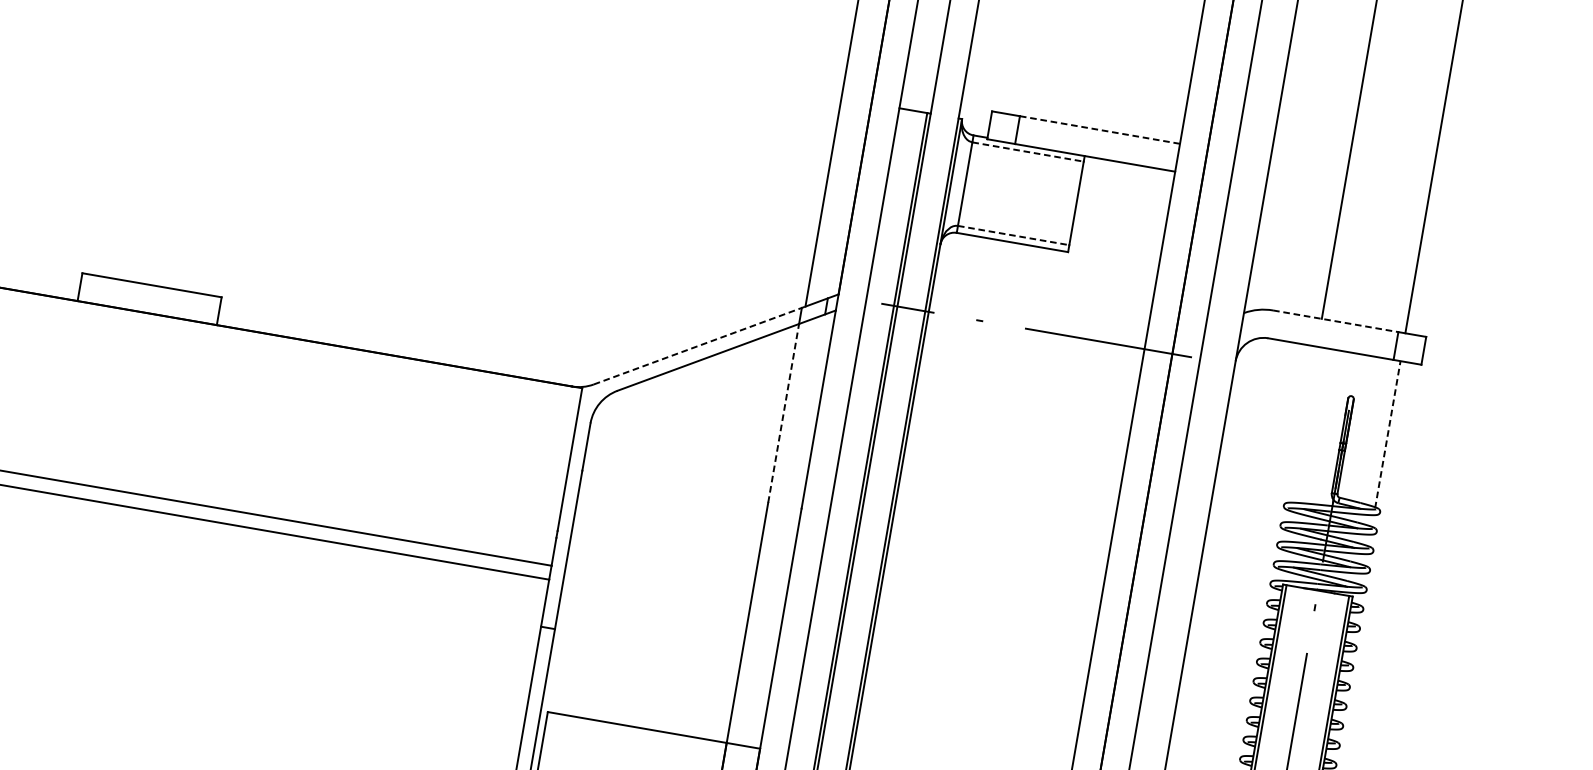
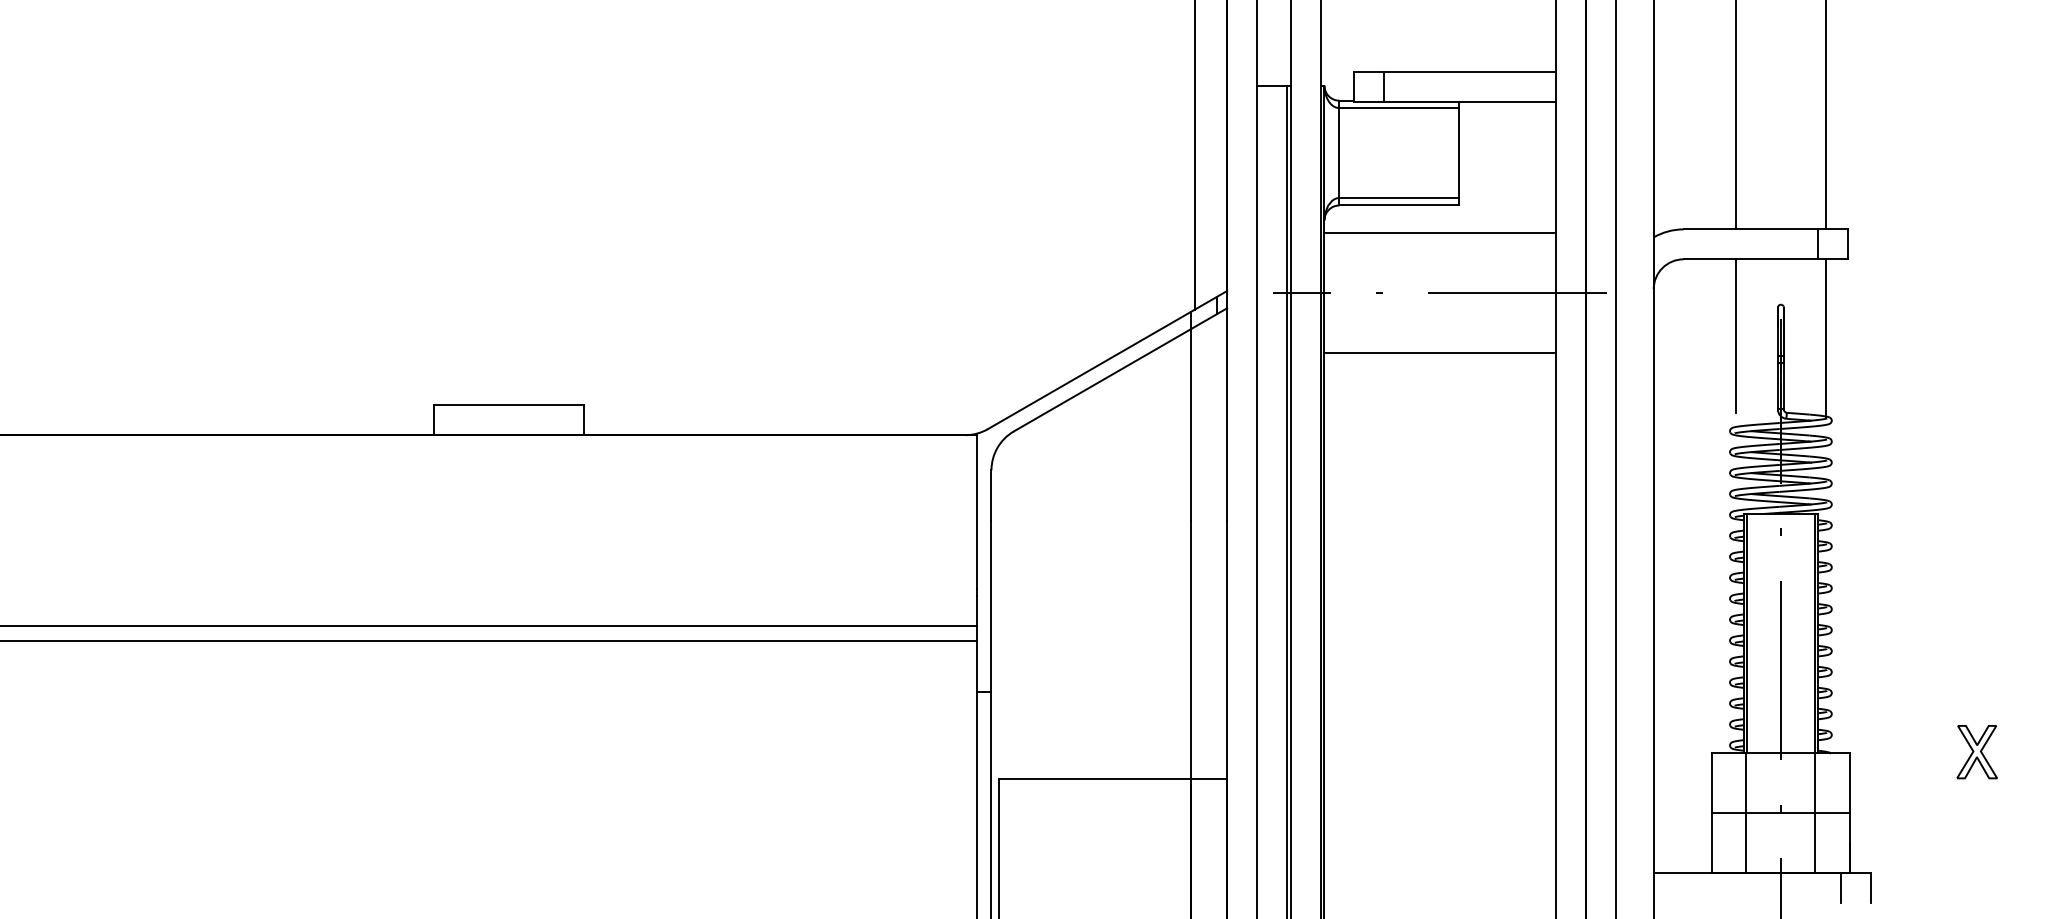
line: (1100, 130) -> (1470, 72), dashed -> solid
line: (1028, 152) -> (1399, 108), dashed -> solid
line: (1013, 235) -> (1399, 197), dashed -> solid
line: (1046, 275) -> (1440, 233), added
line: (1336, 321) -> (1751, 229), dashed -> solid
line: (699, 345) -> (1091, 369), dashed -> solid
line: (1027, 385) -> (1440, 352), added
line: (783, 412) -> (1191, 424), dashed -> solid
line: (1305, 417) -> (1736, 335), added
line: (1387, 433) -> (1825, 337), dashed -> solid

